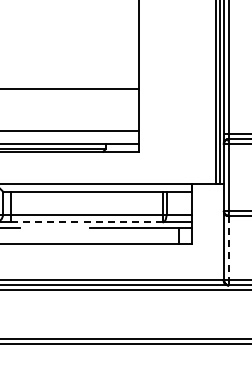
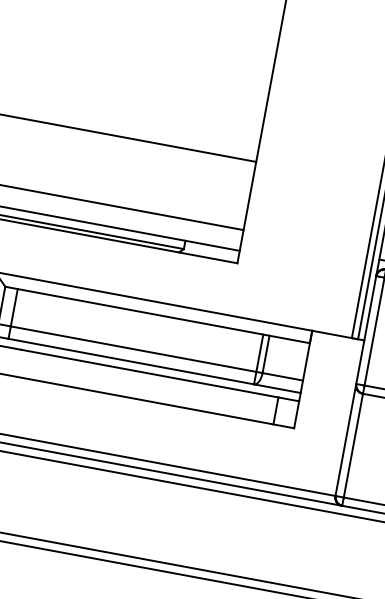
line: (86, 222) -> (130, 361), dashed -> solid
line: (54, 227) -> (77, 360), added
line: (228, 248) -> (352, 446), dashed -> solid

